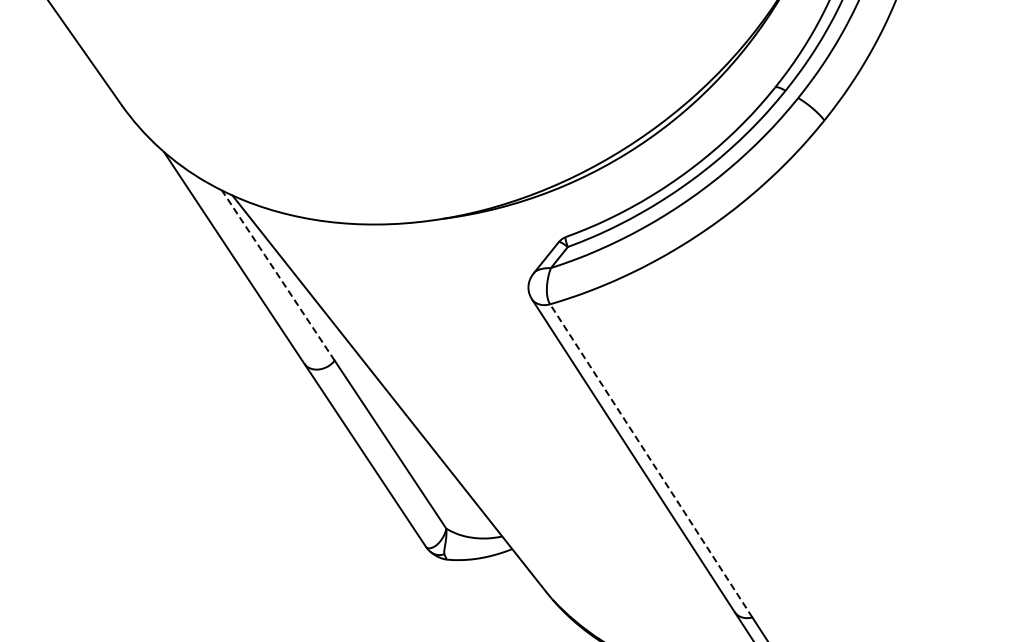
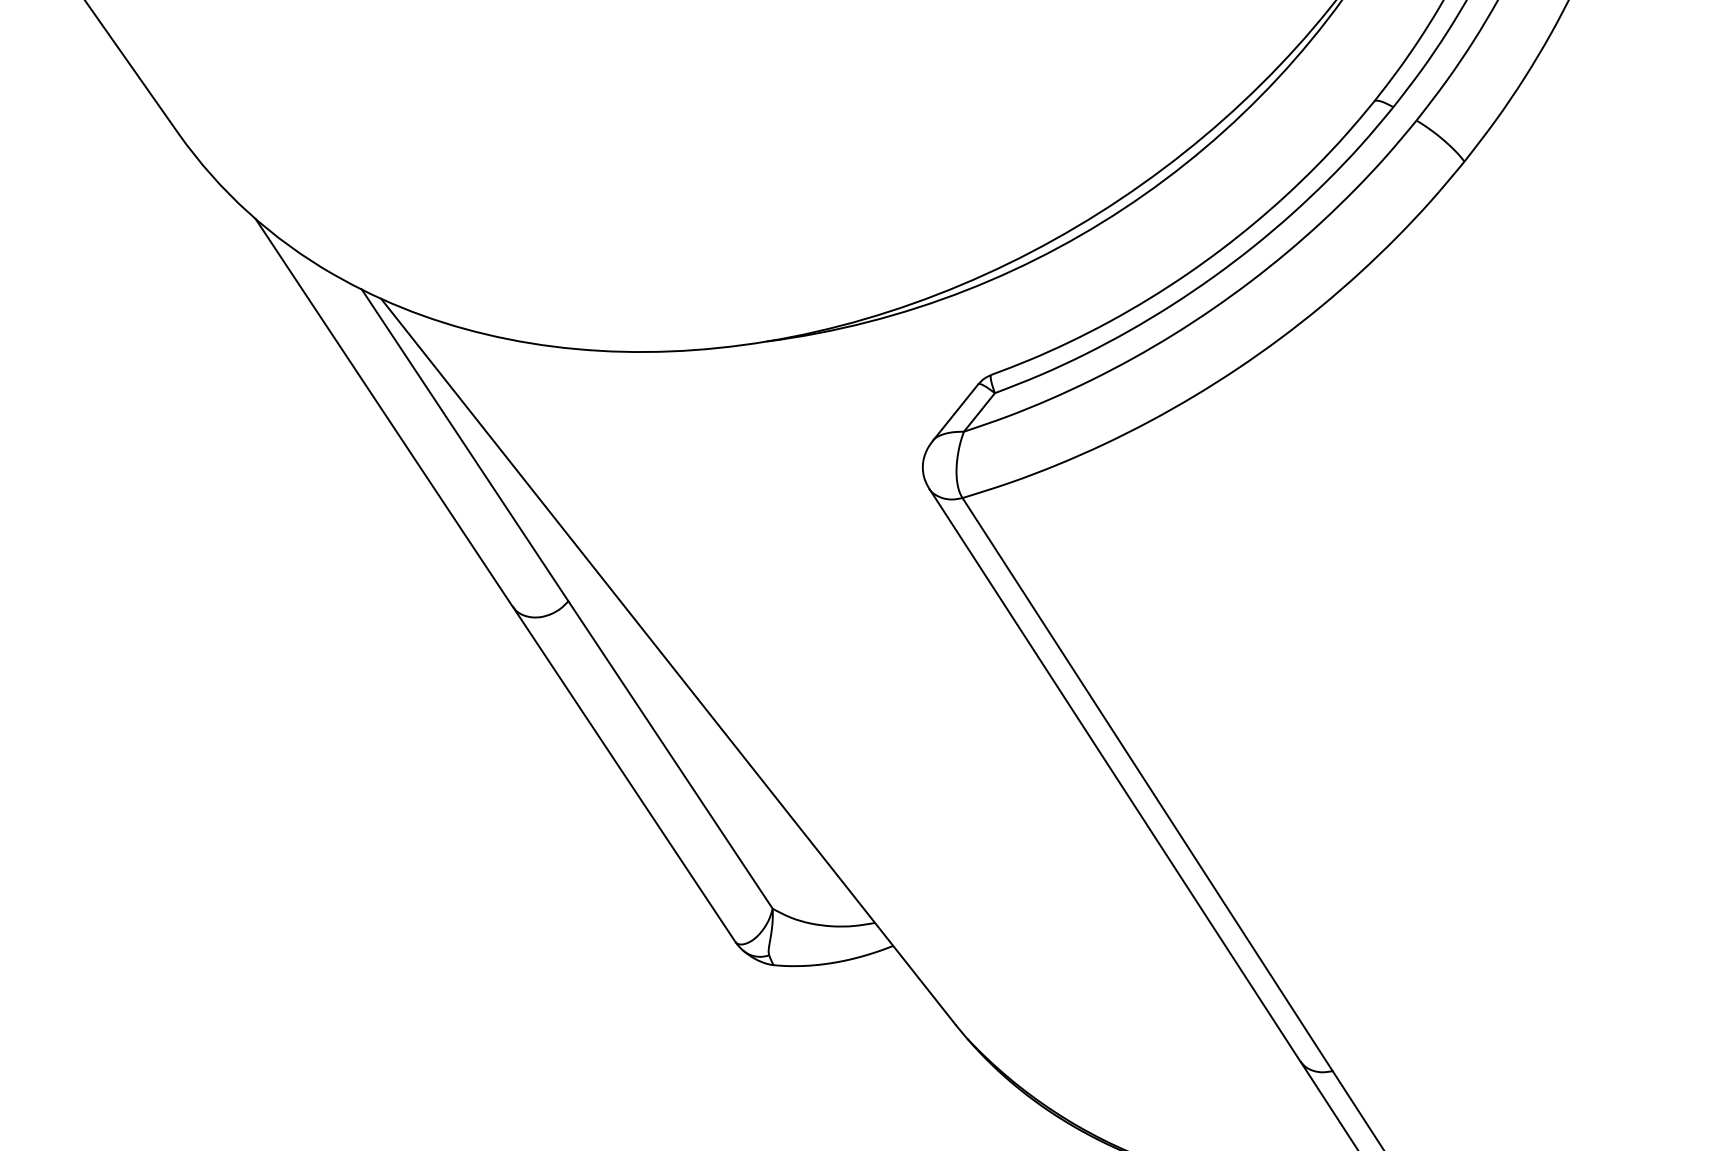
line: (277, 275) -> (463, 445), dashed -> solid
line: (651, 460) -> (1148, 783), dashed -> solid

